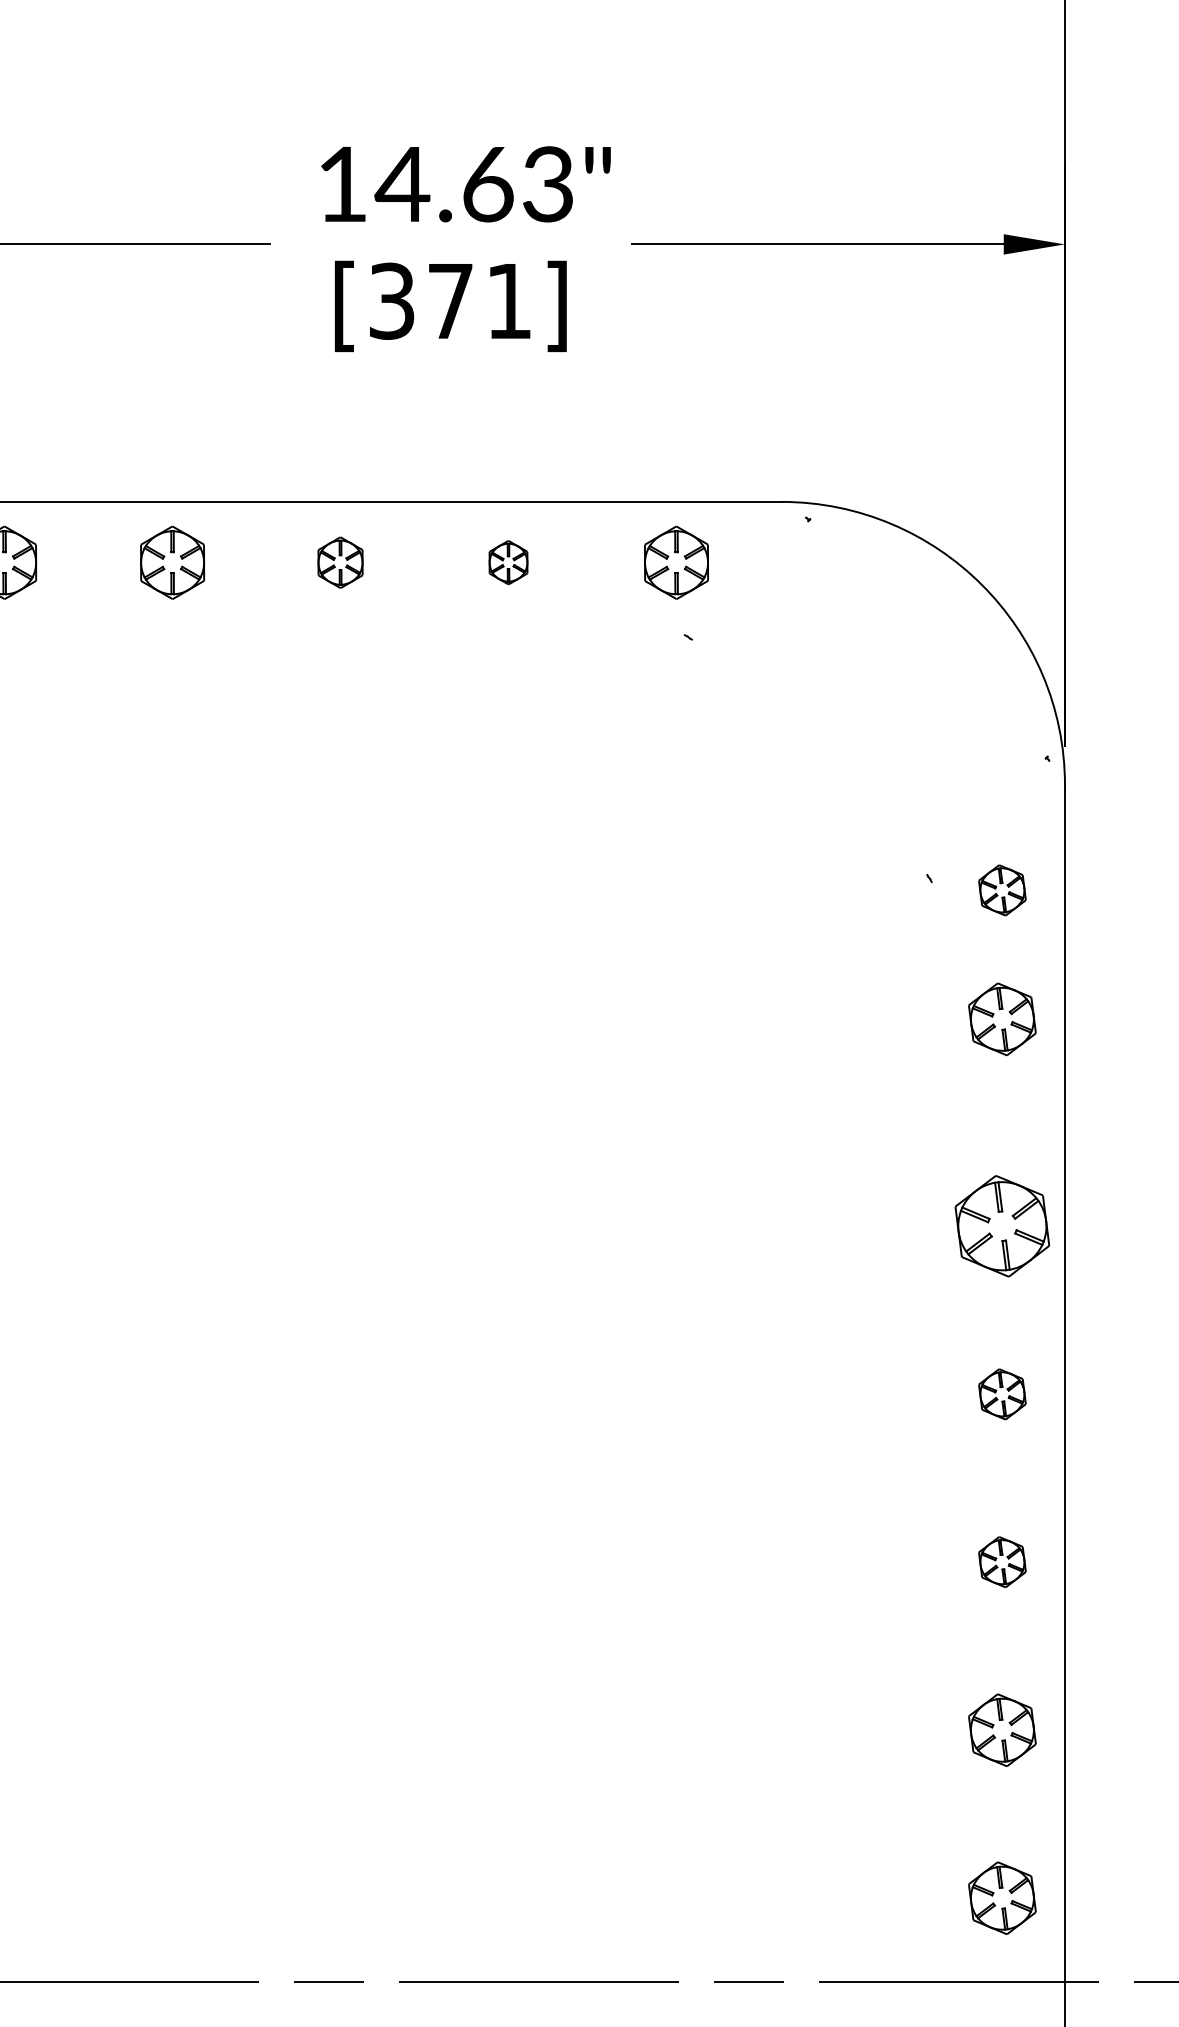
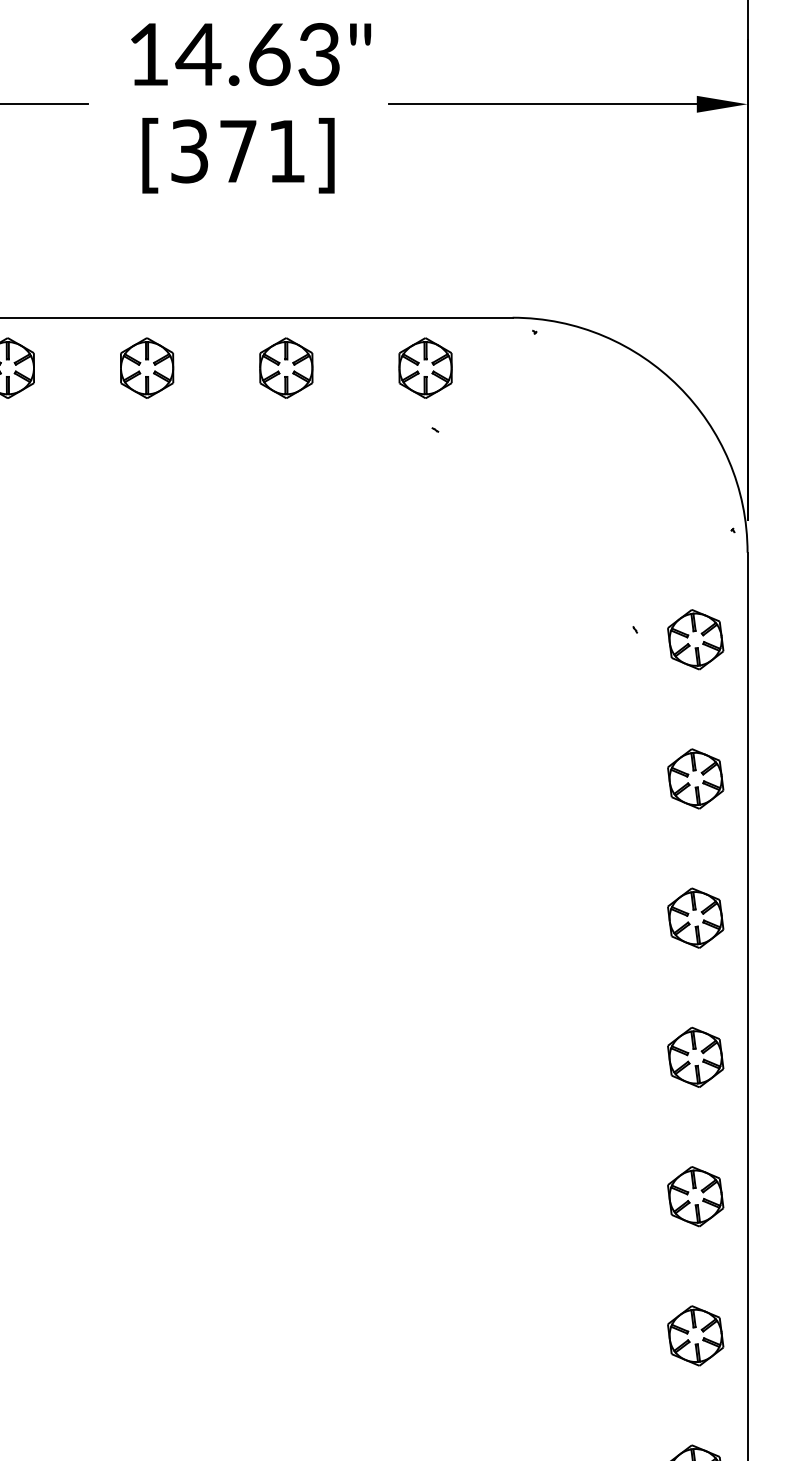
part: (340, 562) -> (147, 367), size x1.43
part: (508, 562) -> (286, 367), size x1.67
part: (1002, 890) -> (695, 639), size x1.43
part: (1002, 1019) -> (695, 779), moved
part: (1002, 1226) -> (695, 918), size x0.71
part: (1002, 1394) -> (695, 1057), size x1.43
part: (1002, 1561) -> (695, 1196), size x1.43

